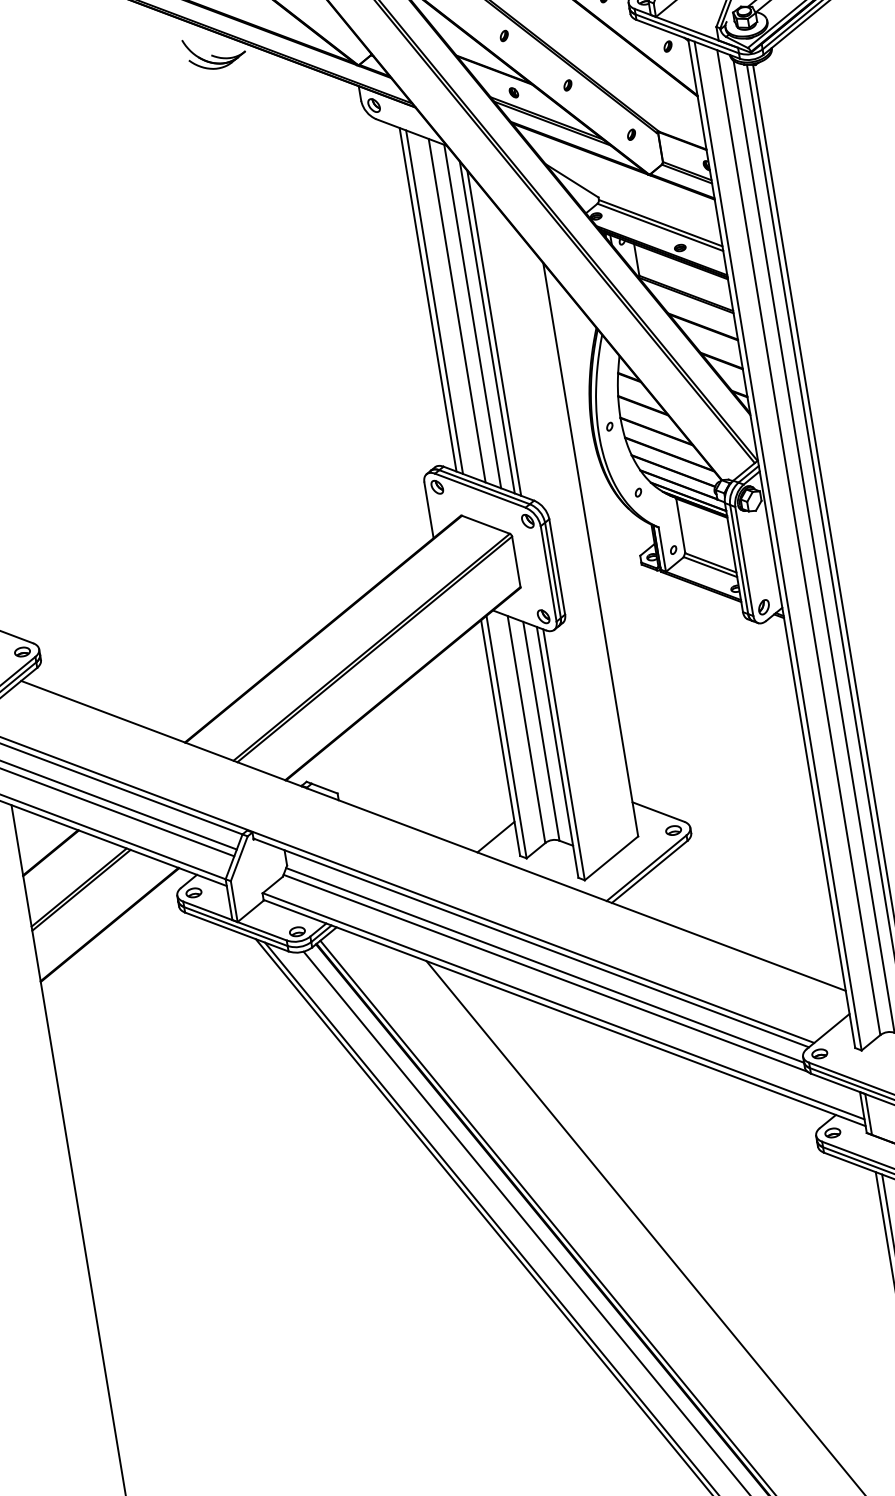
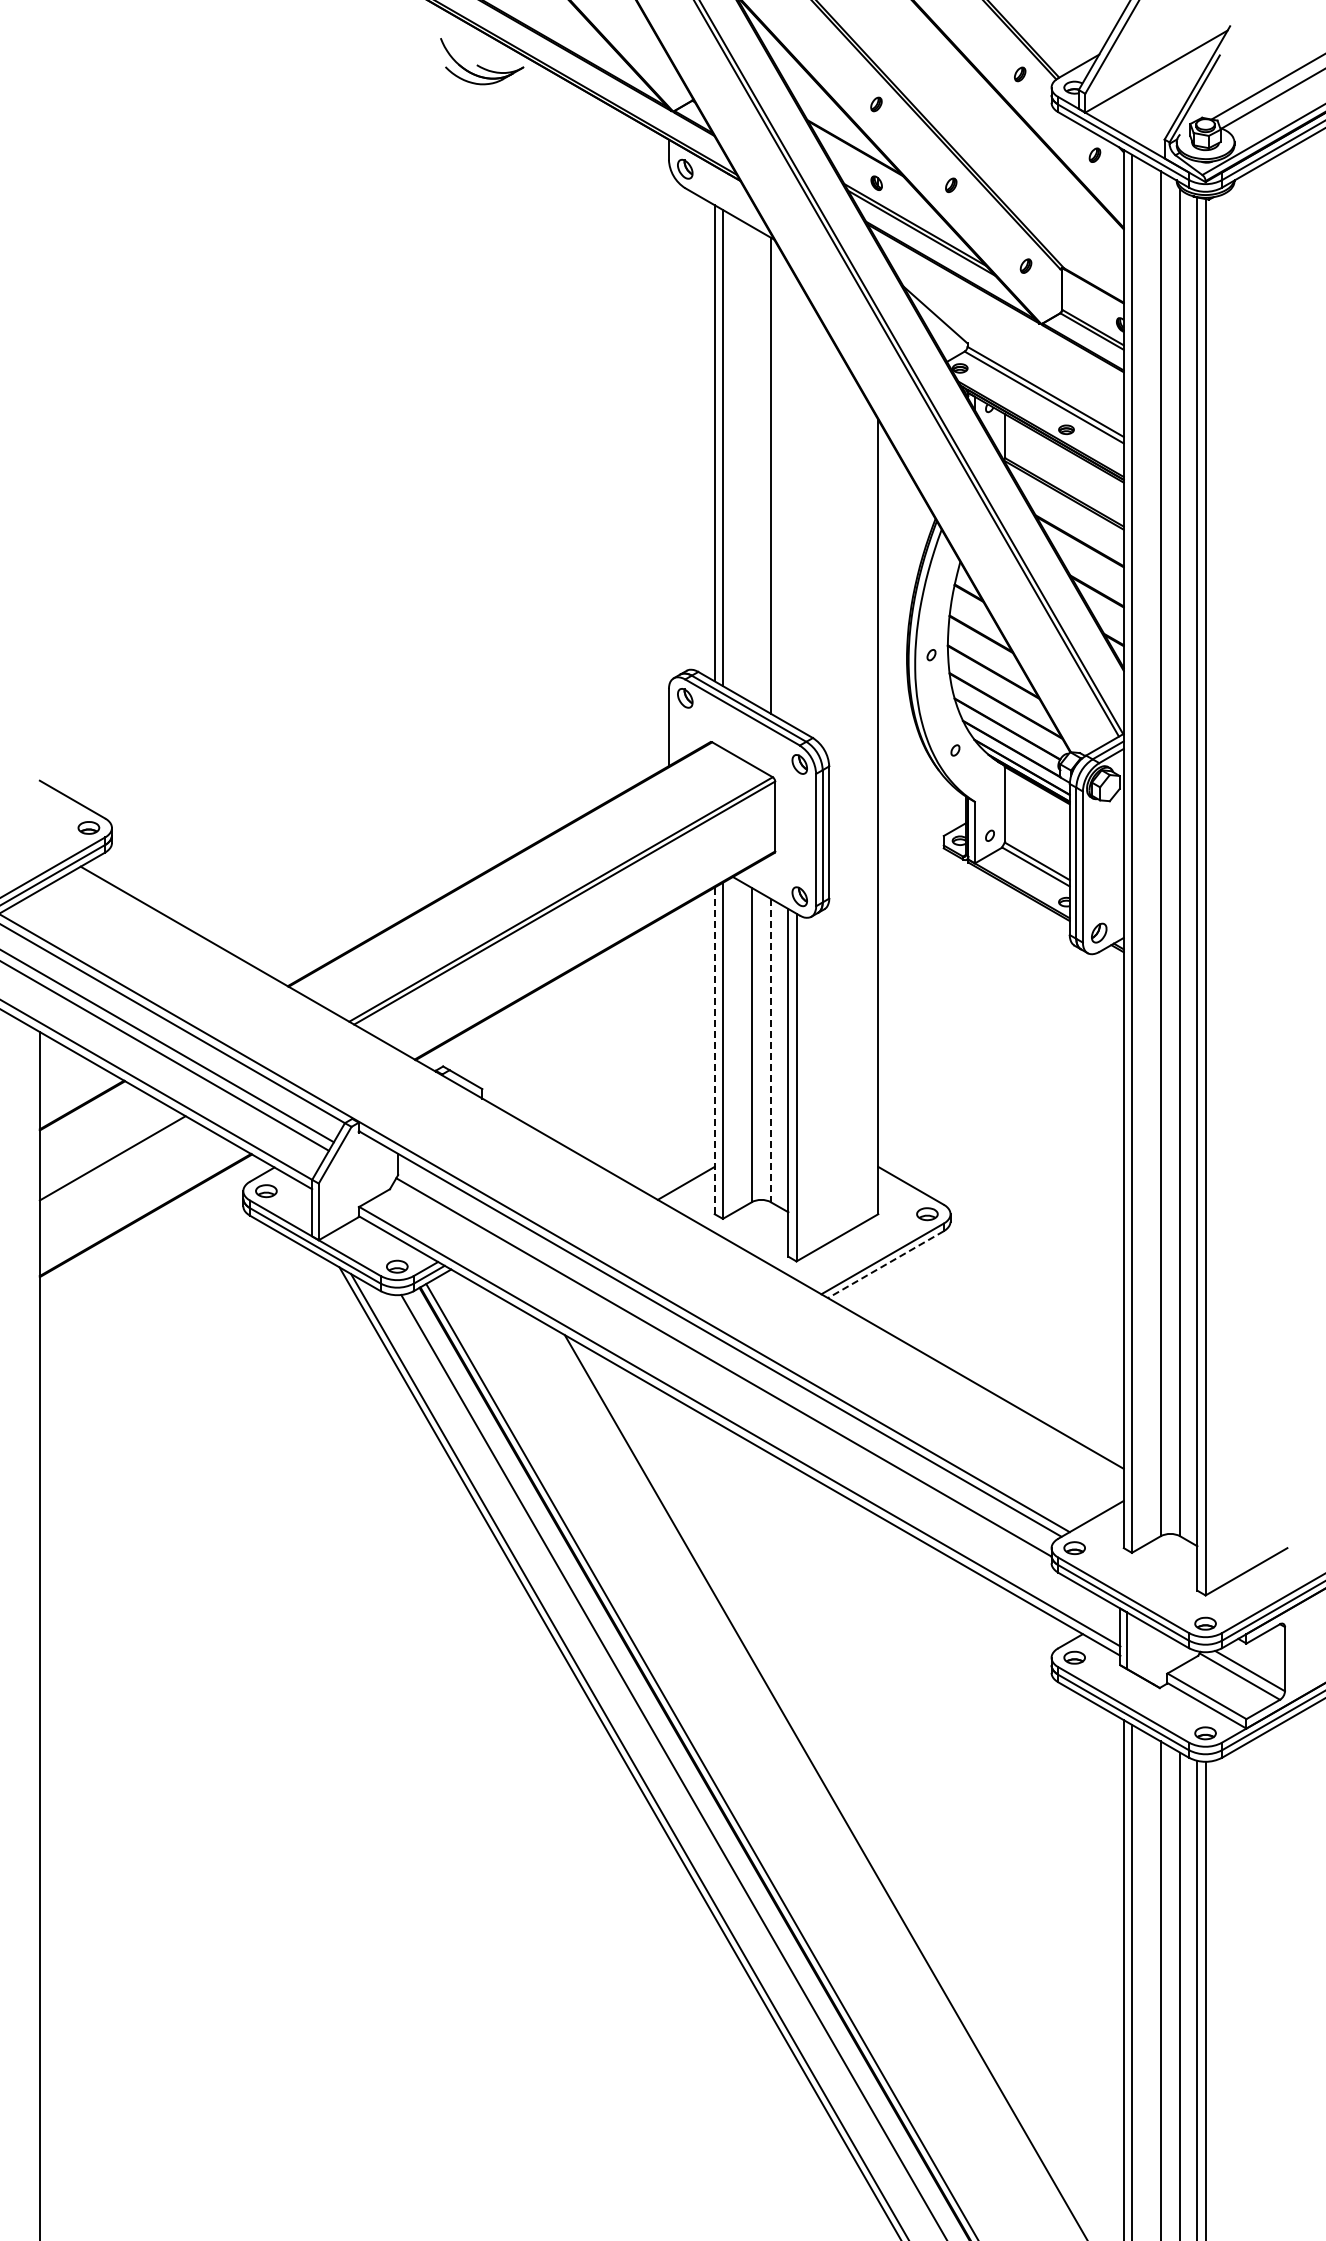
line: (457, 310) -> (751, 464), removed
line: (487, 327) -> (788, 493), removed
line: (494, 333) -> (796, 503), removed
line: (541, 731) -> (771, 1050), solid -> dashed
line: (500, 738) -> (714, 1051), solid -> dashed
line: (649, 871) -> (885, 1264), solid -> dashed
line: (80, 890) -> (114, 1162), removed
line: (545, 972) -> (722, 1377), removed

